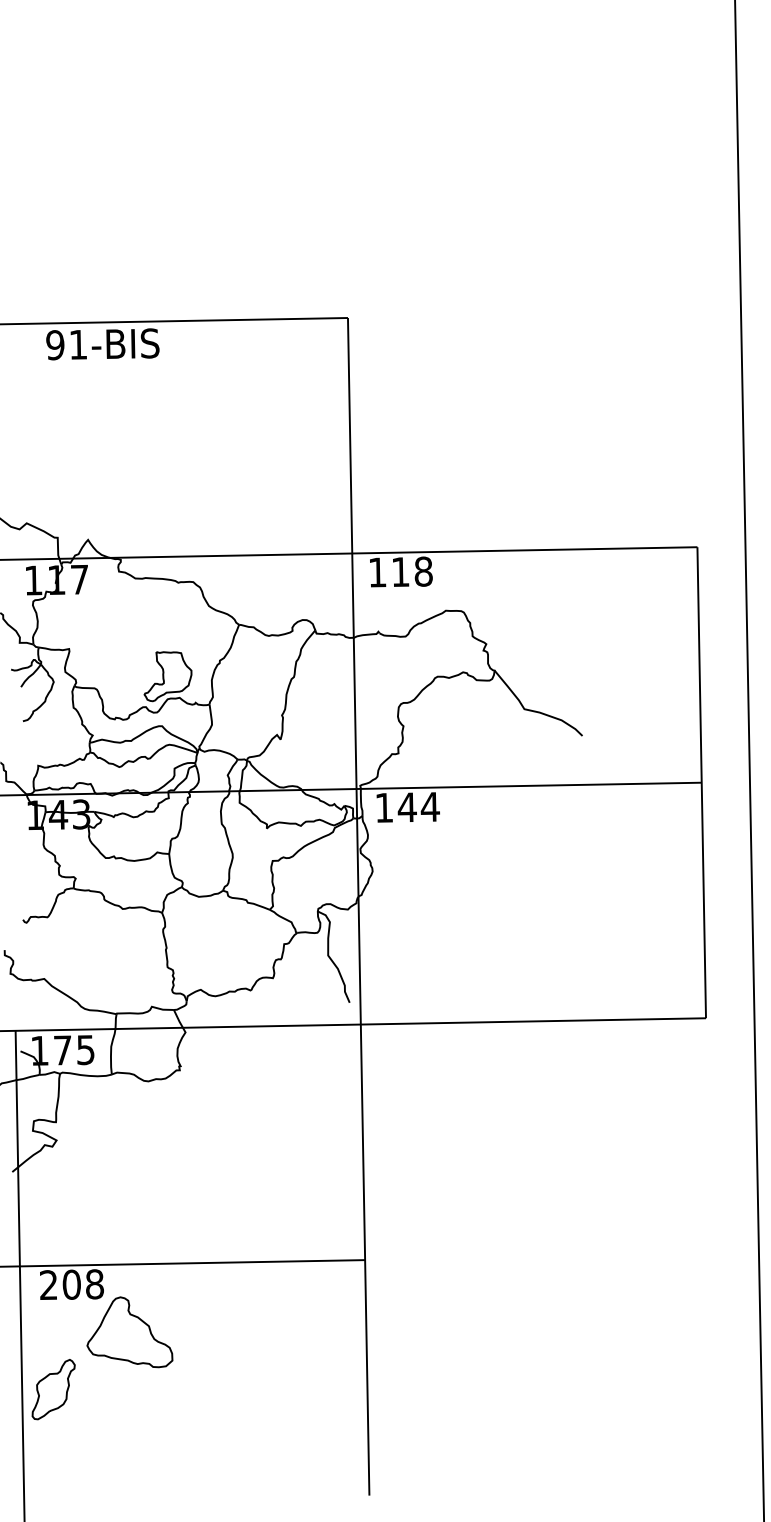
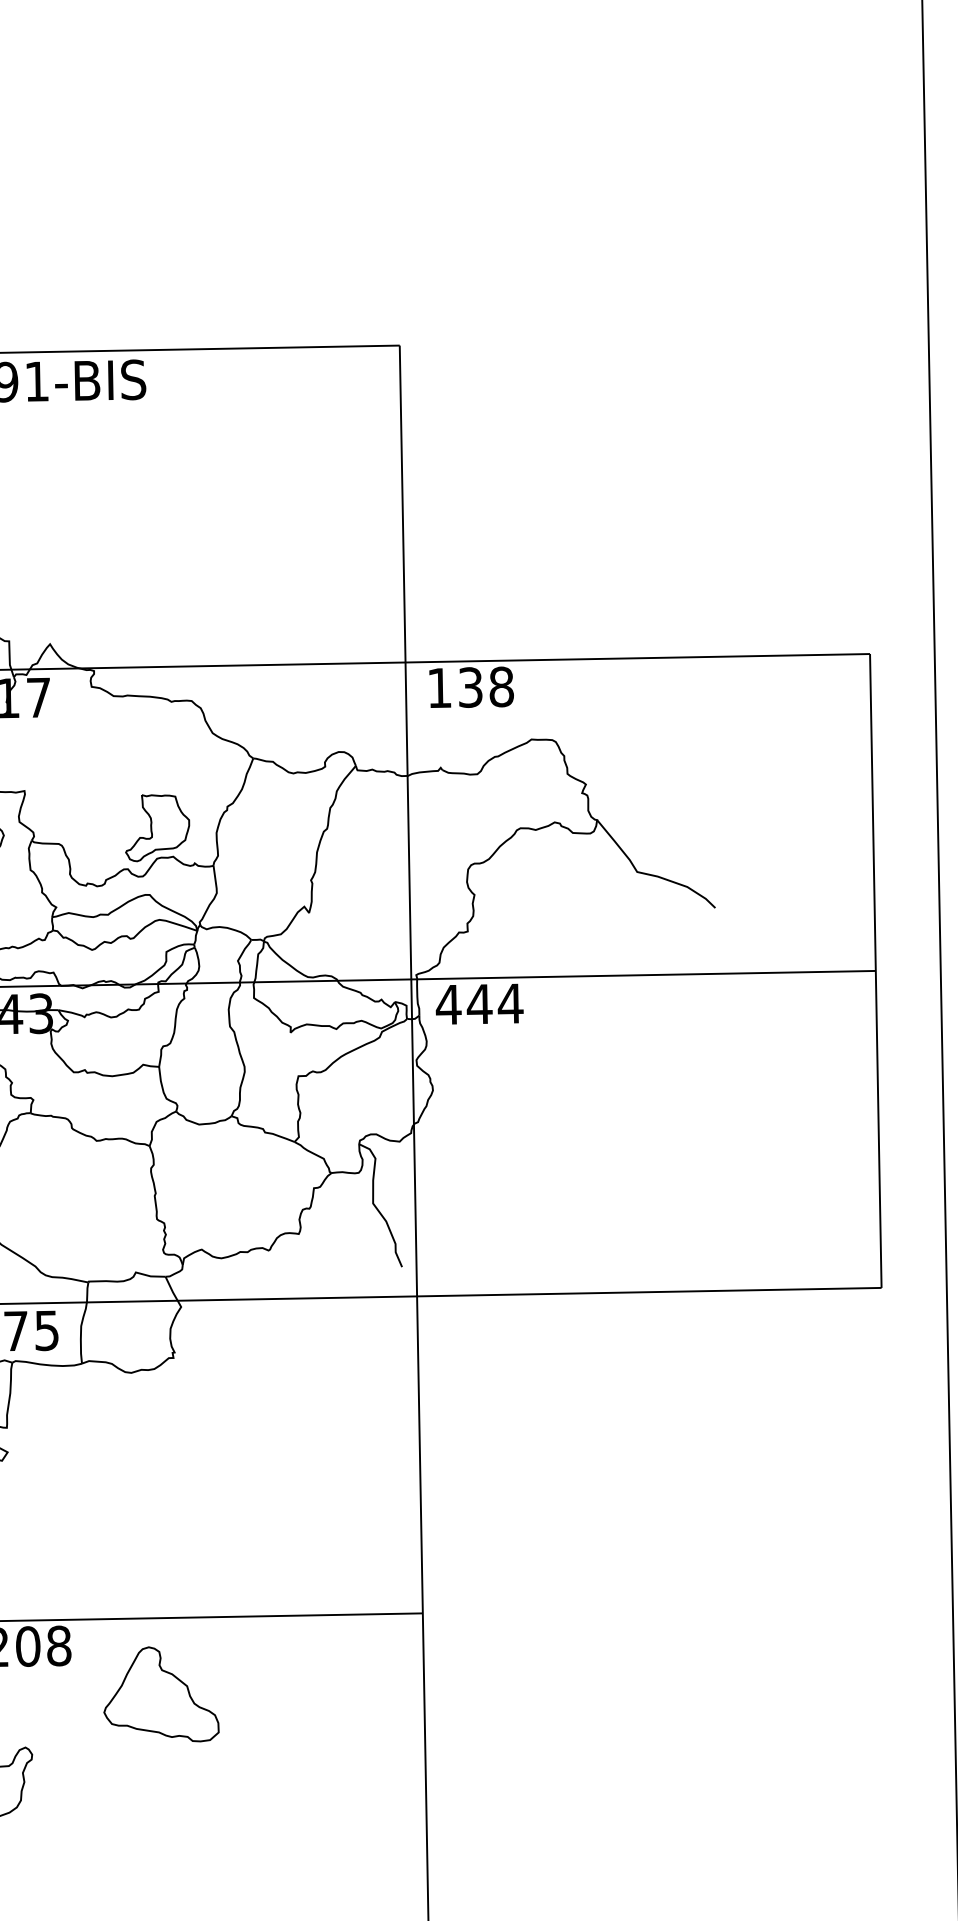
text: (400, 572) -> (470, 688), 118 -> 138
text: (383, 807) -> (447, 1004), 144 -> 444
part: (129, 1332) -> (160, 1694), moved

